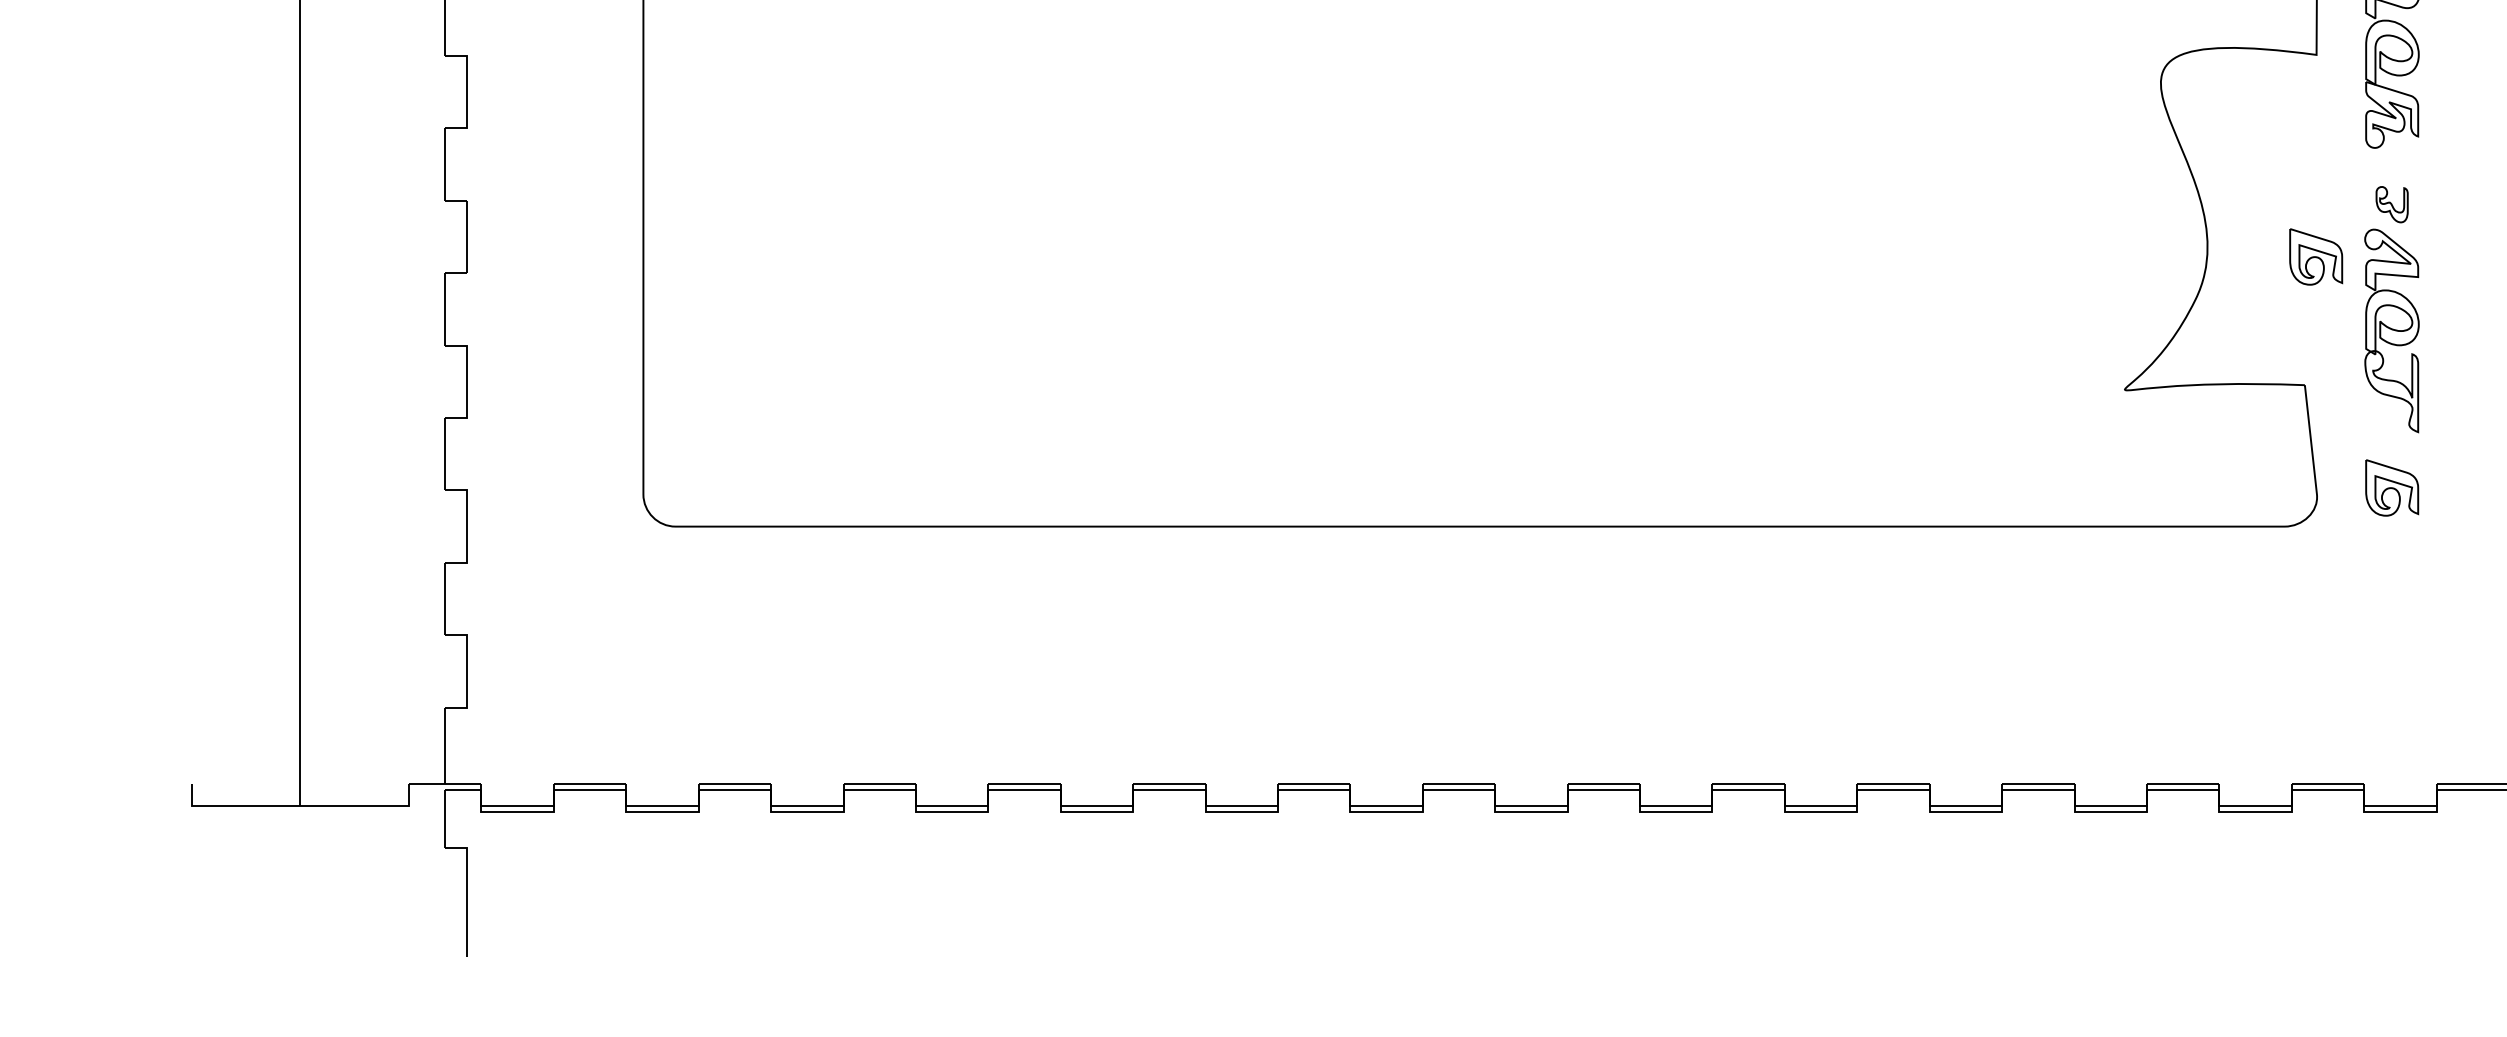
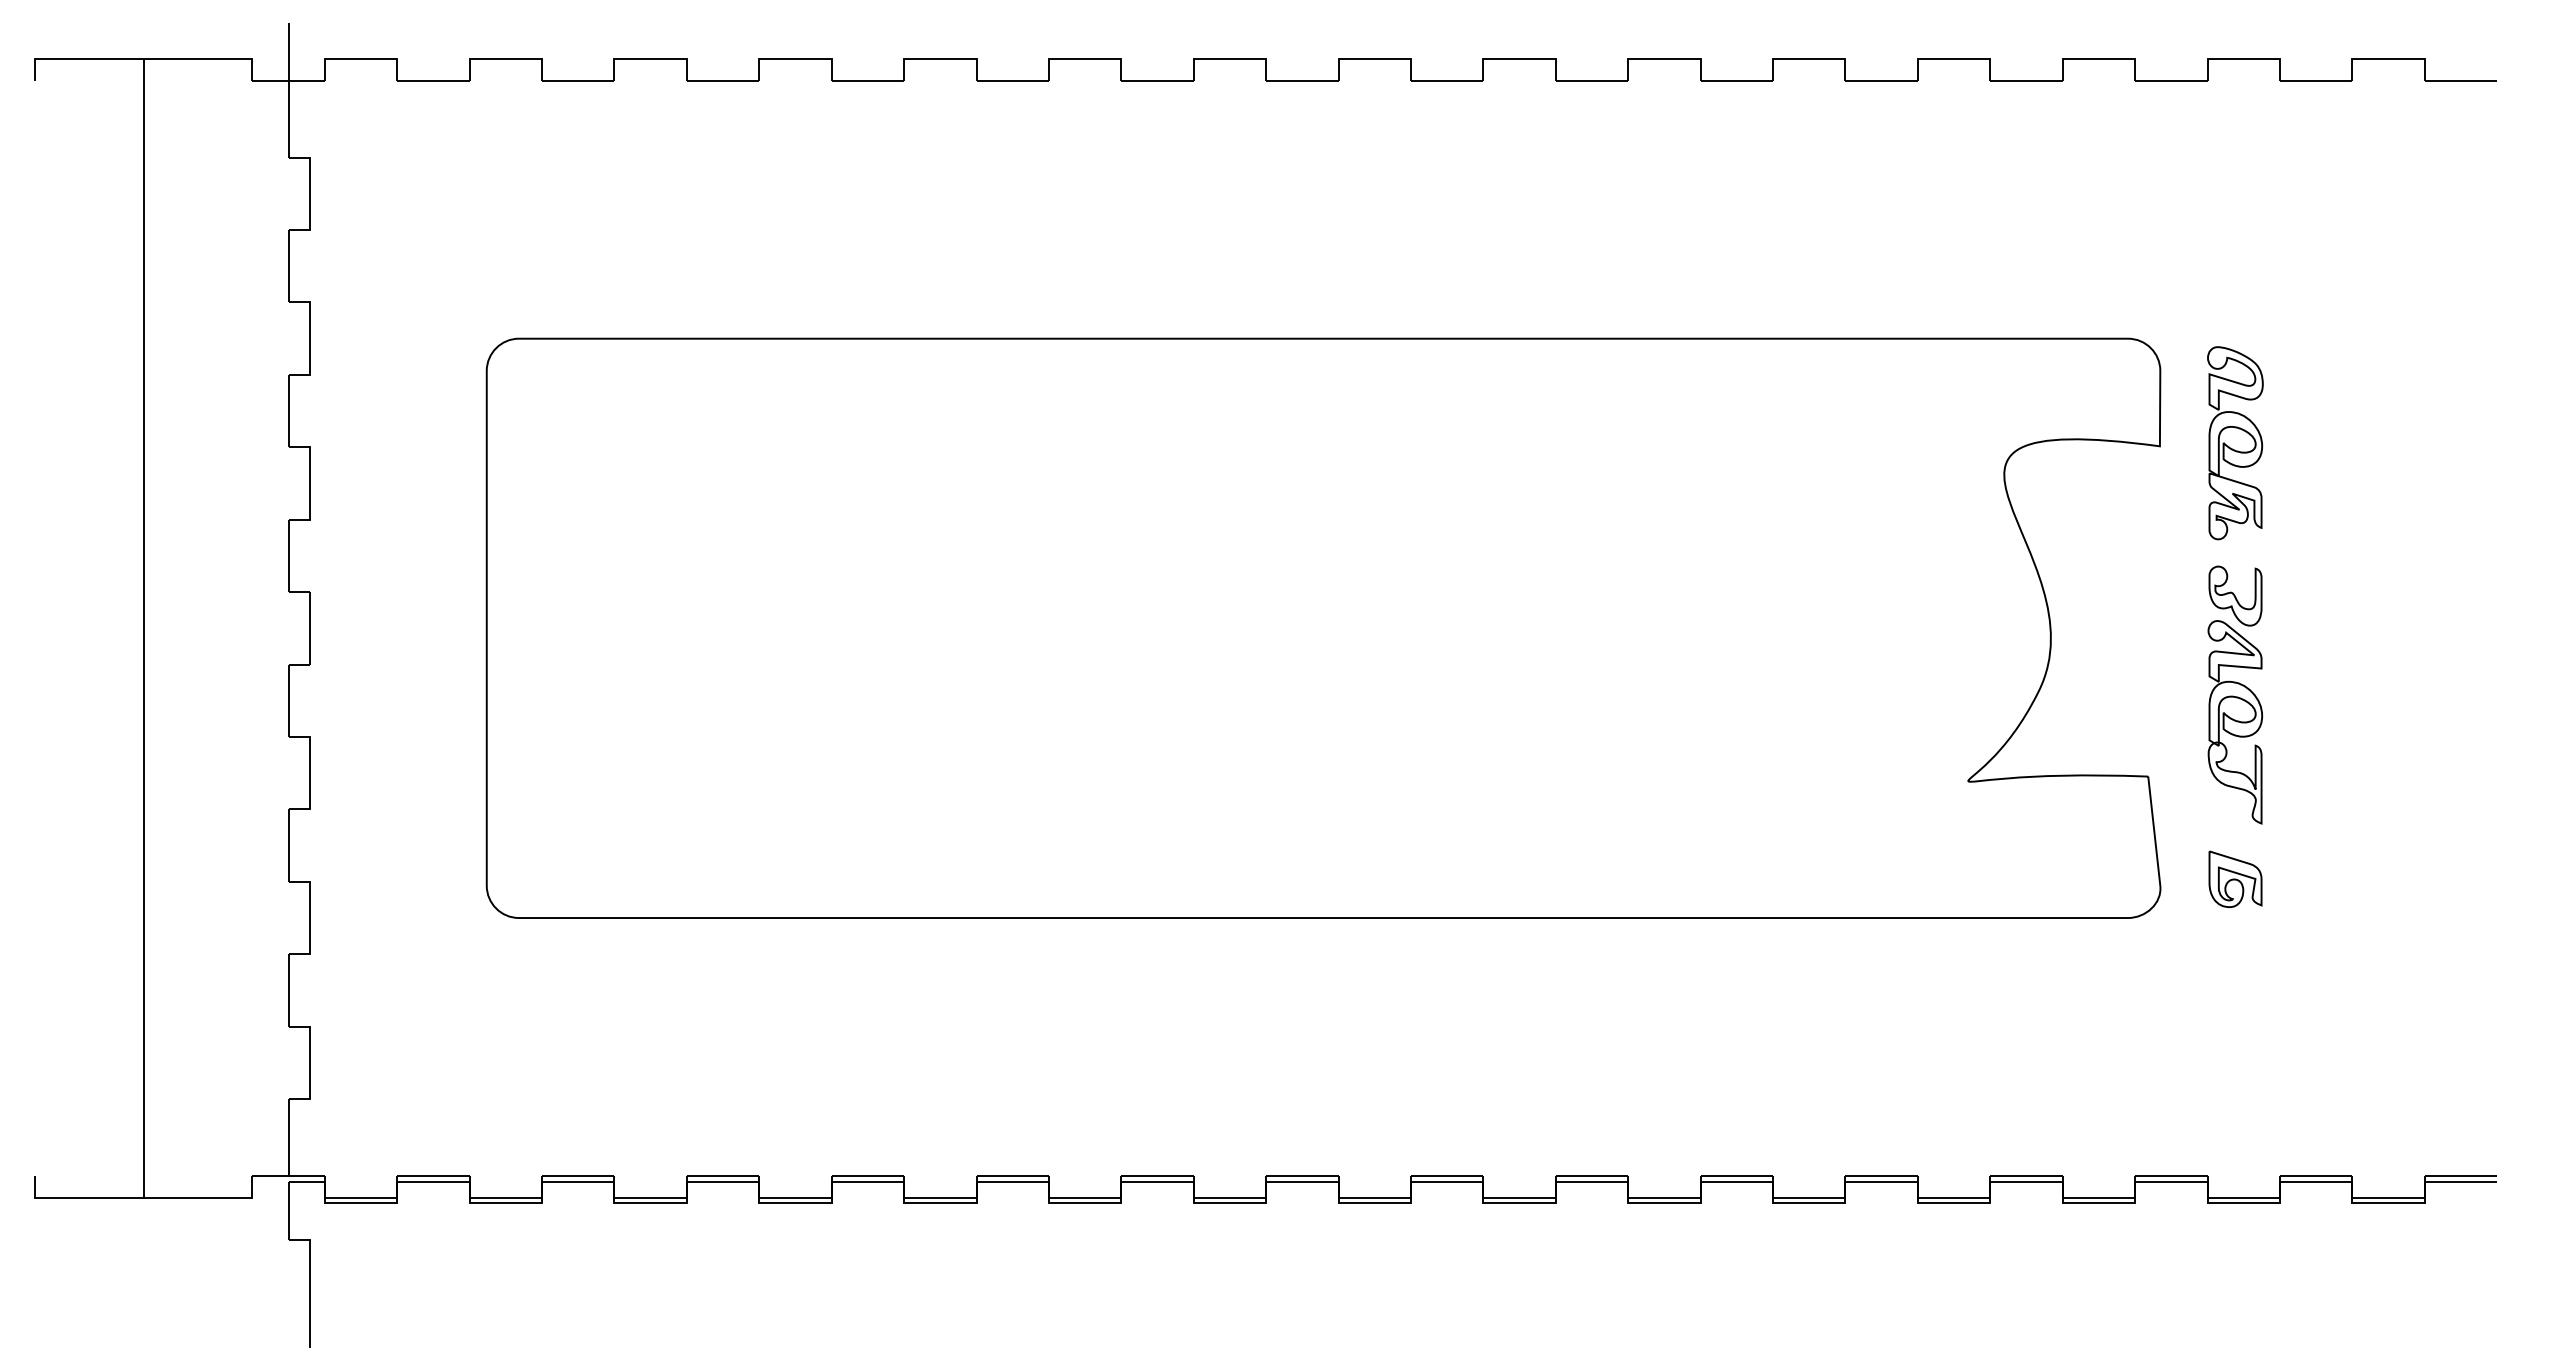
part: (2392, 204) -> (2235, 595), size x1.67
part: (2316, 256) -> (2159, 647), removed

